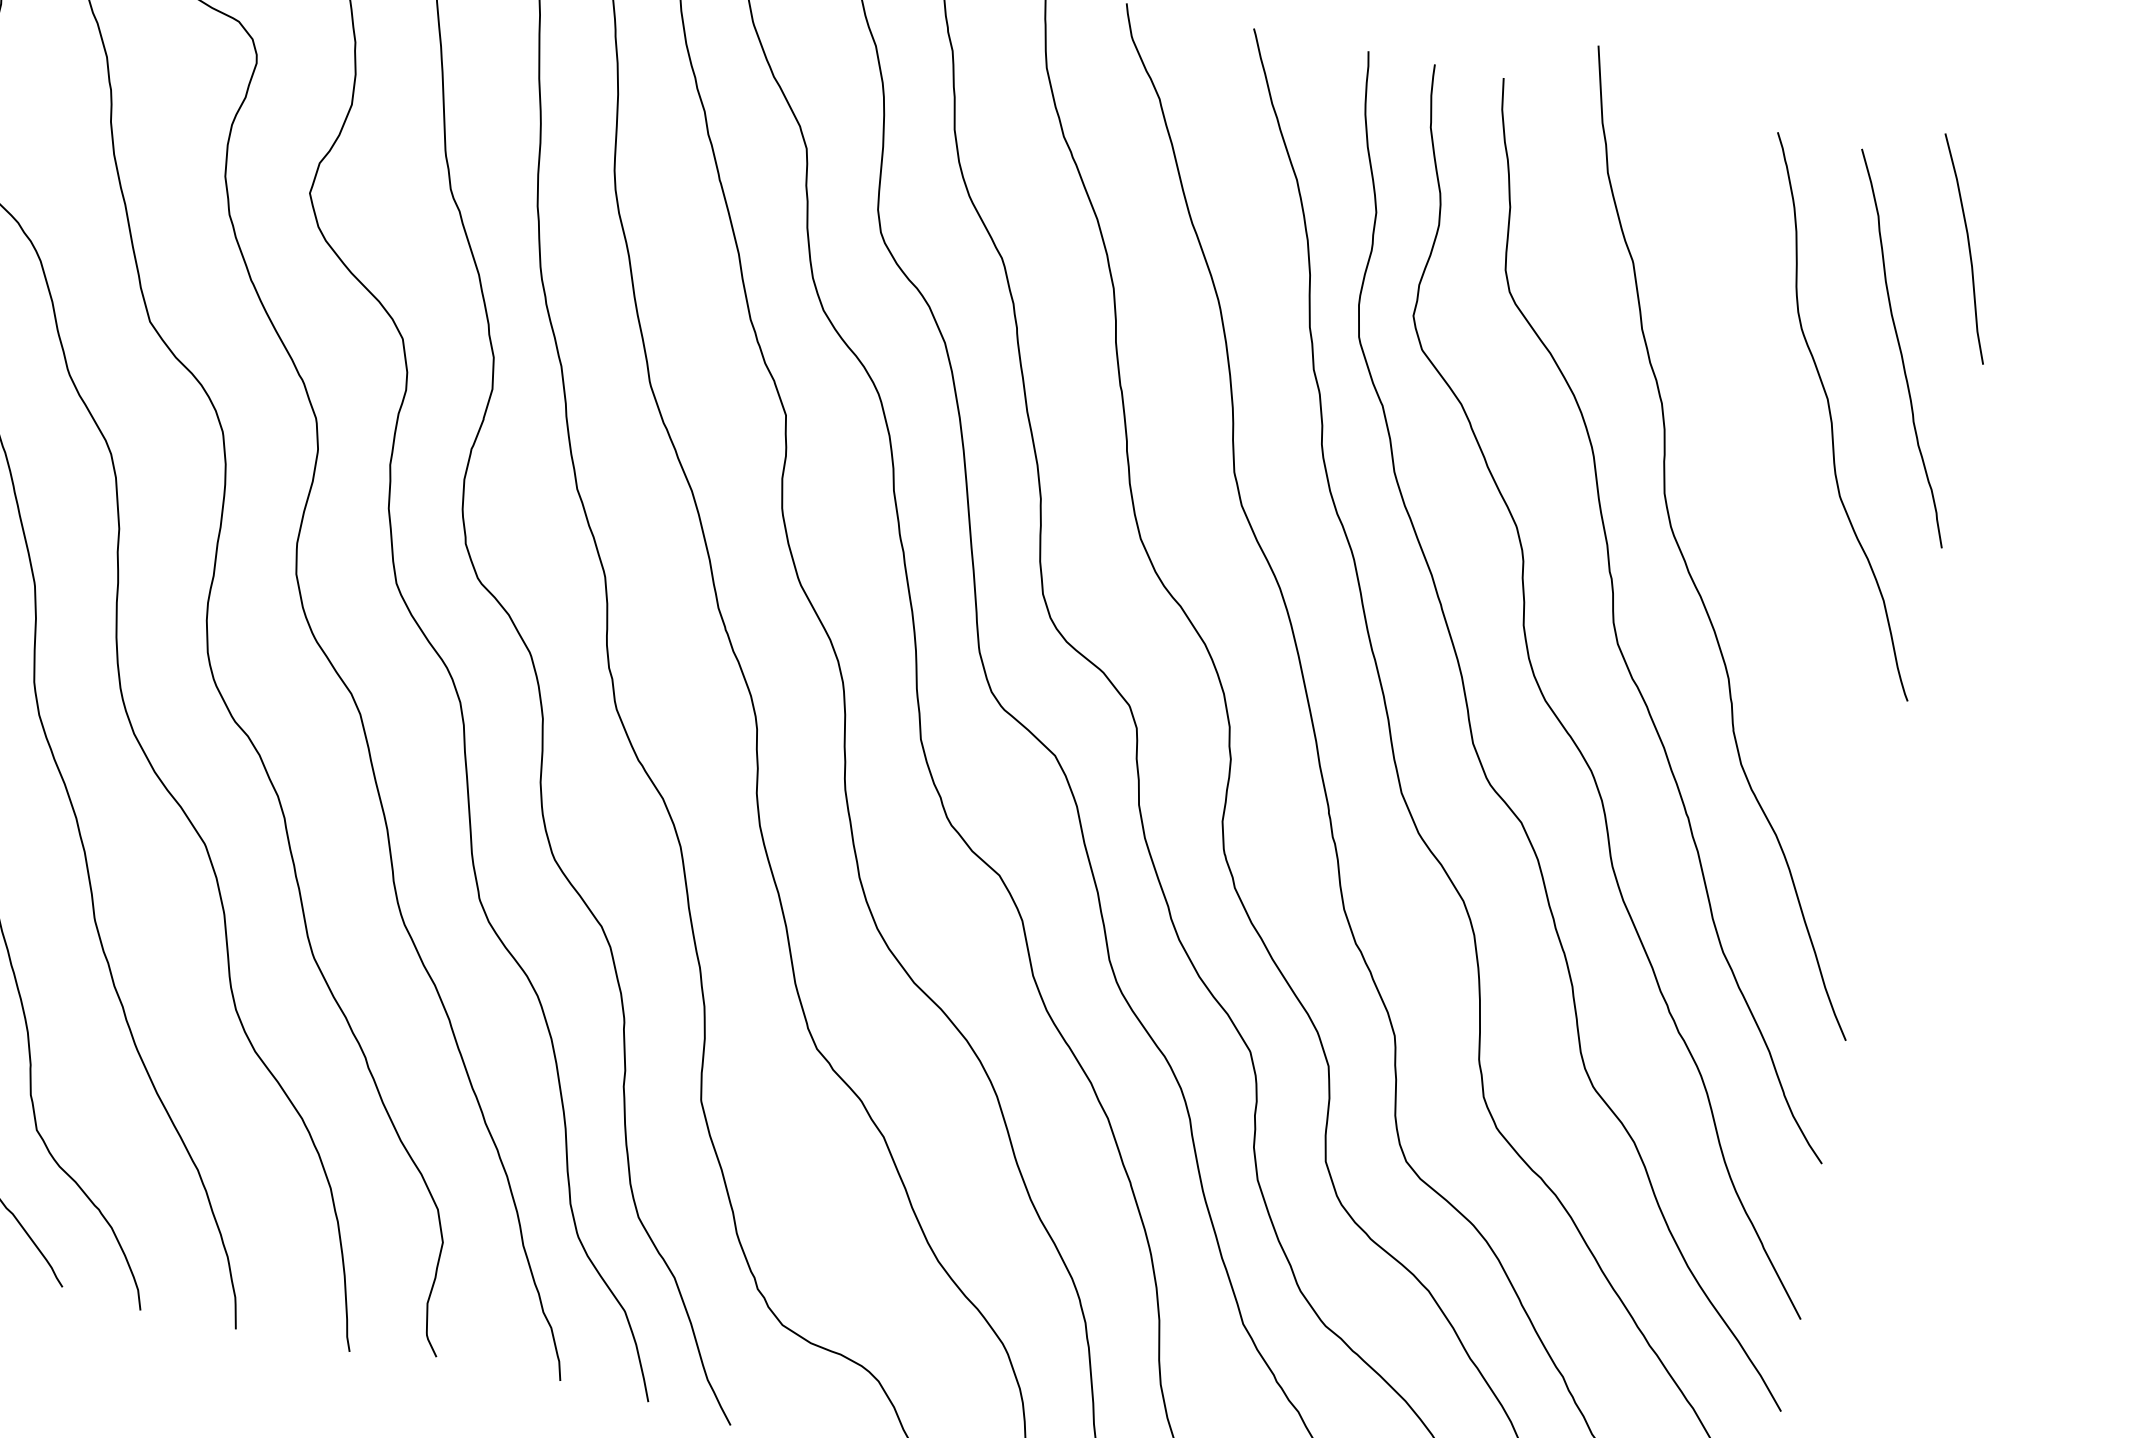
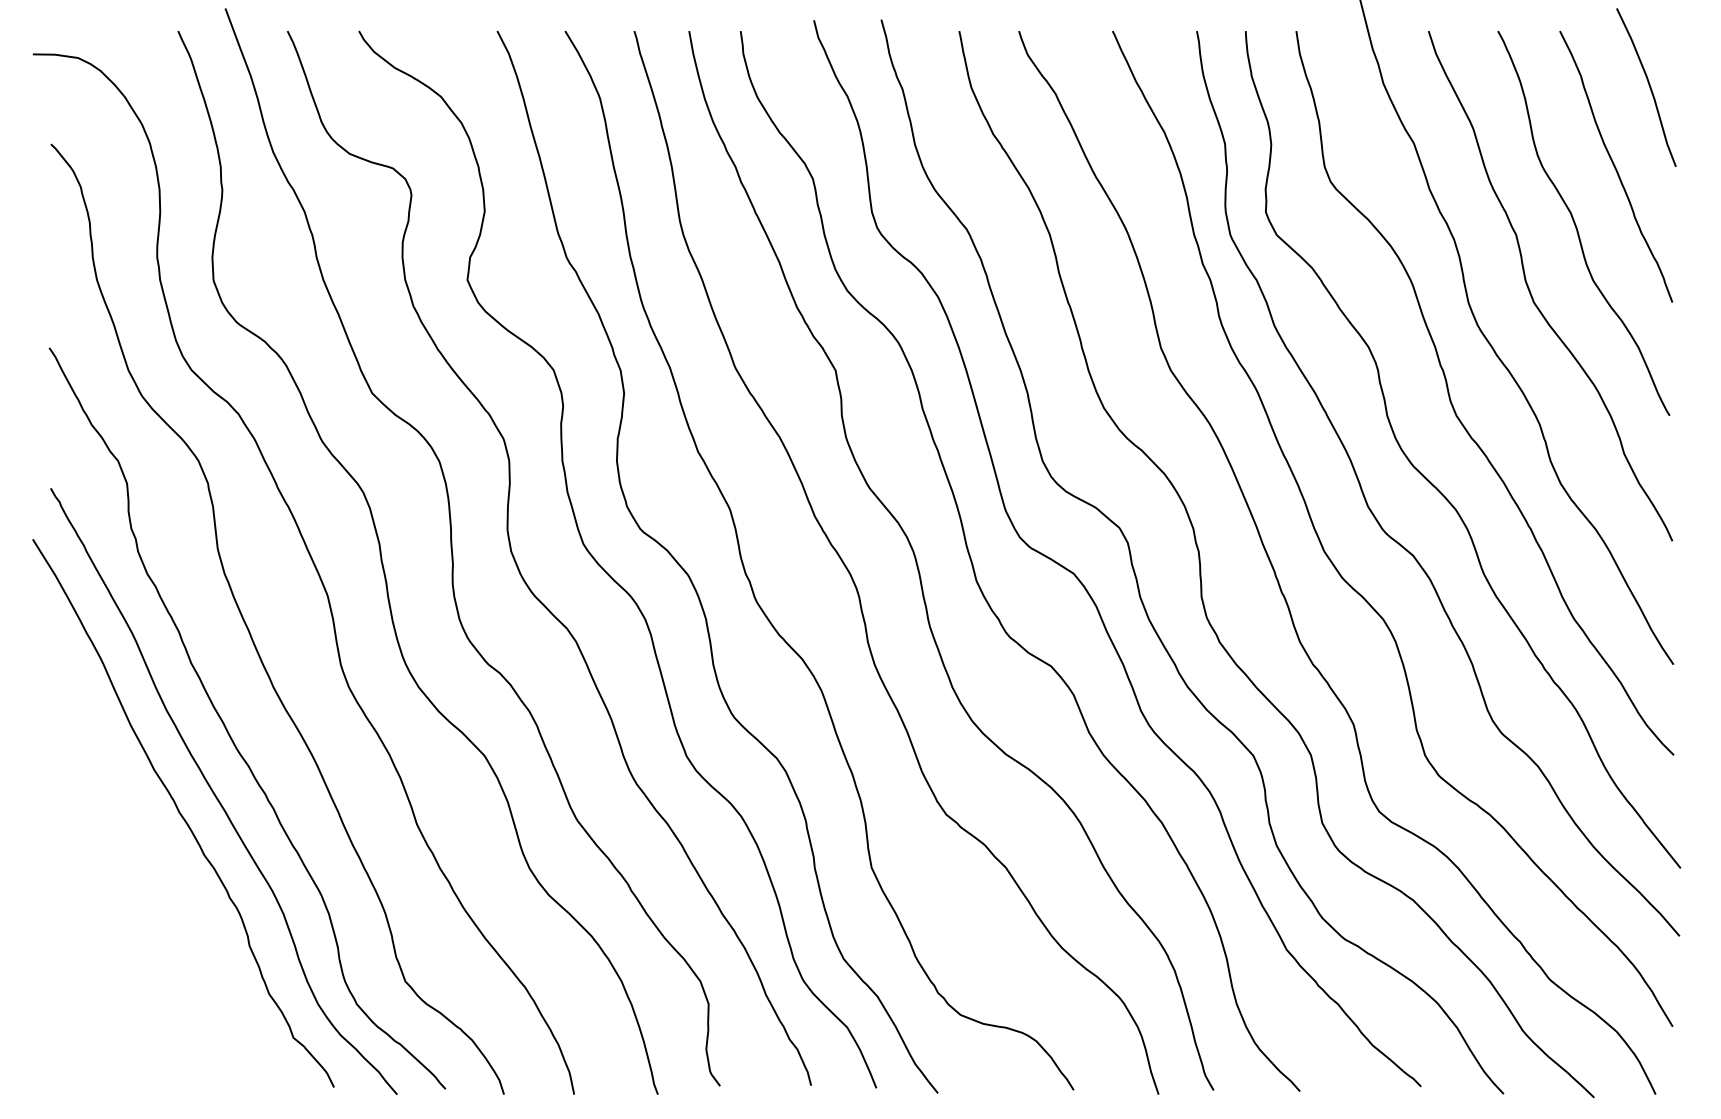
curve: (1752, 496) -> (1531, 292), added

